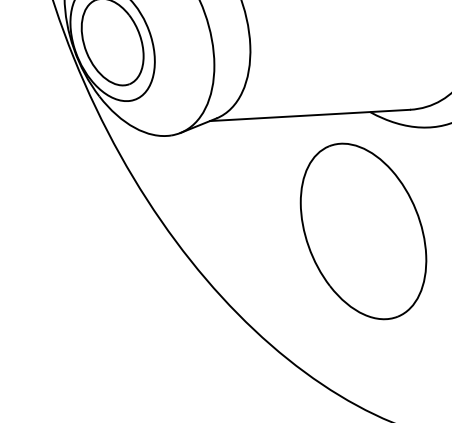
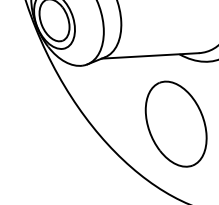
part: (362, 230) -> (175, 123), moved

